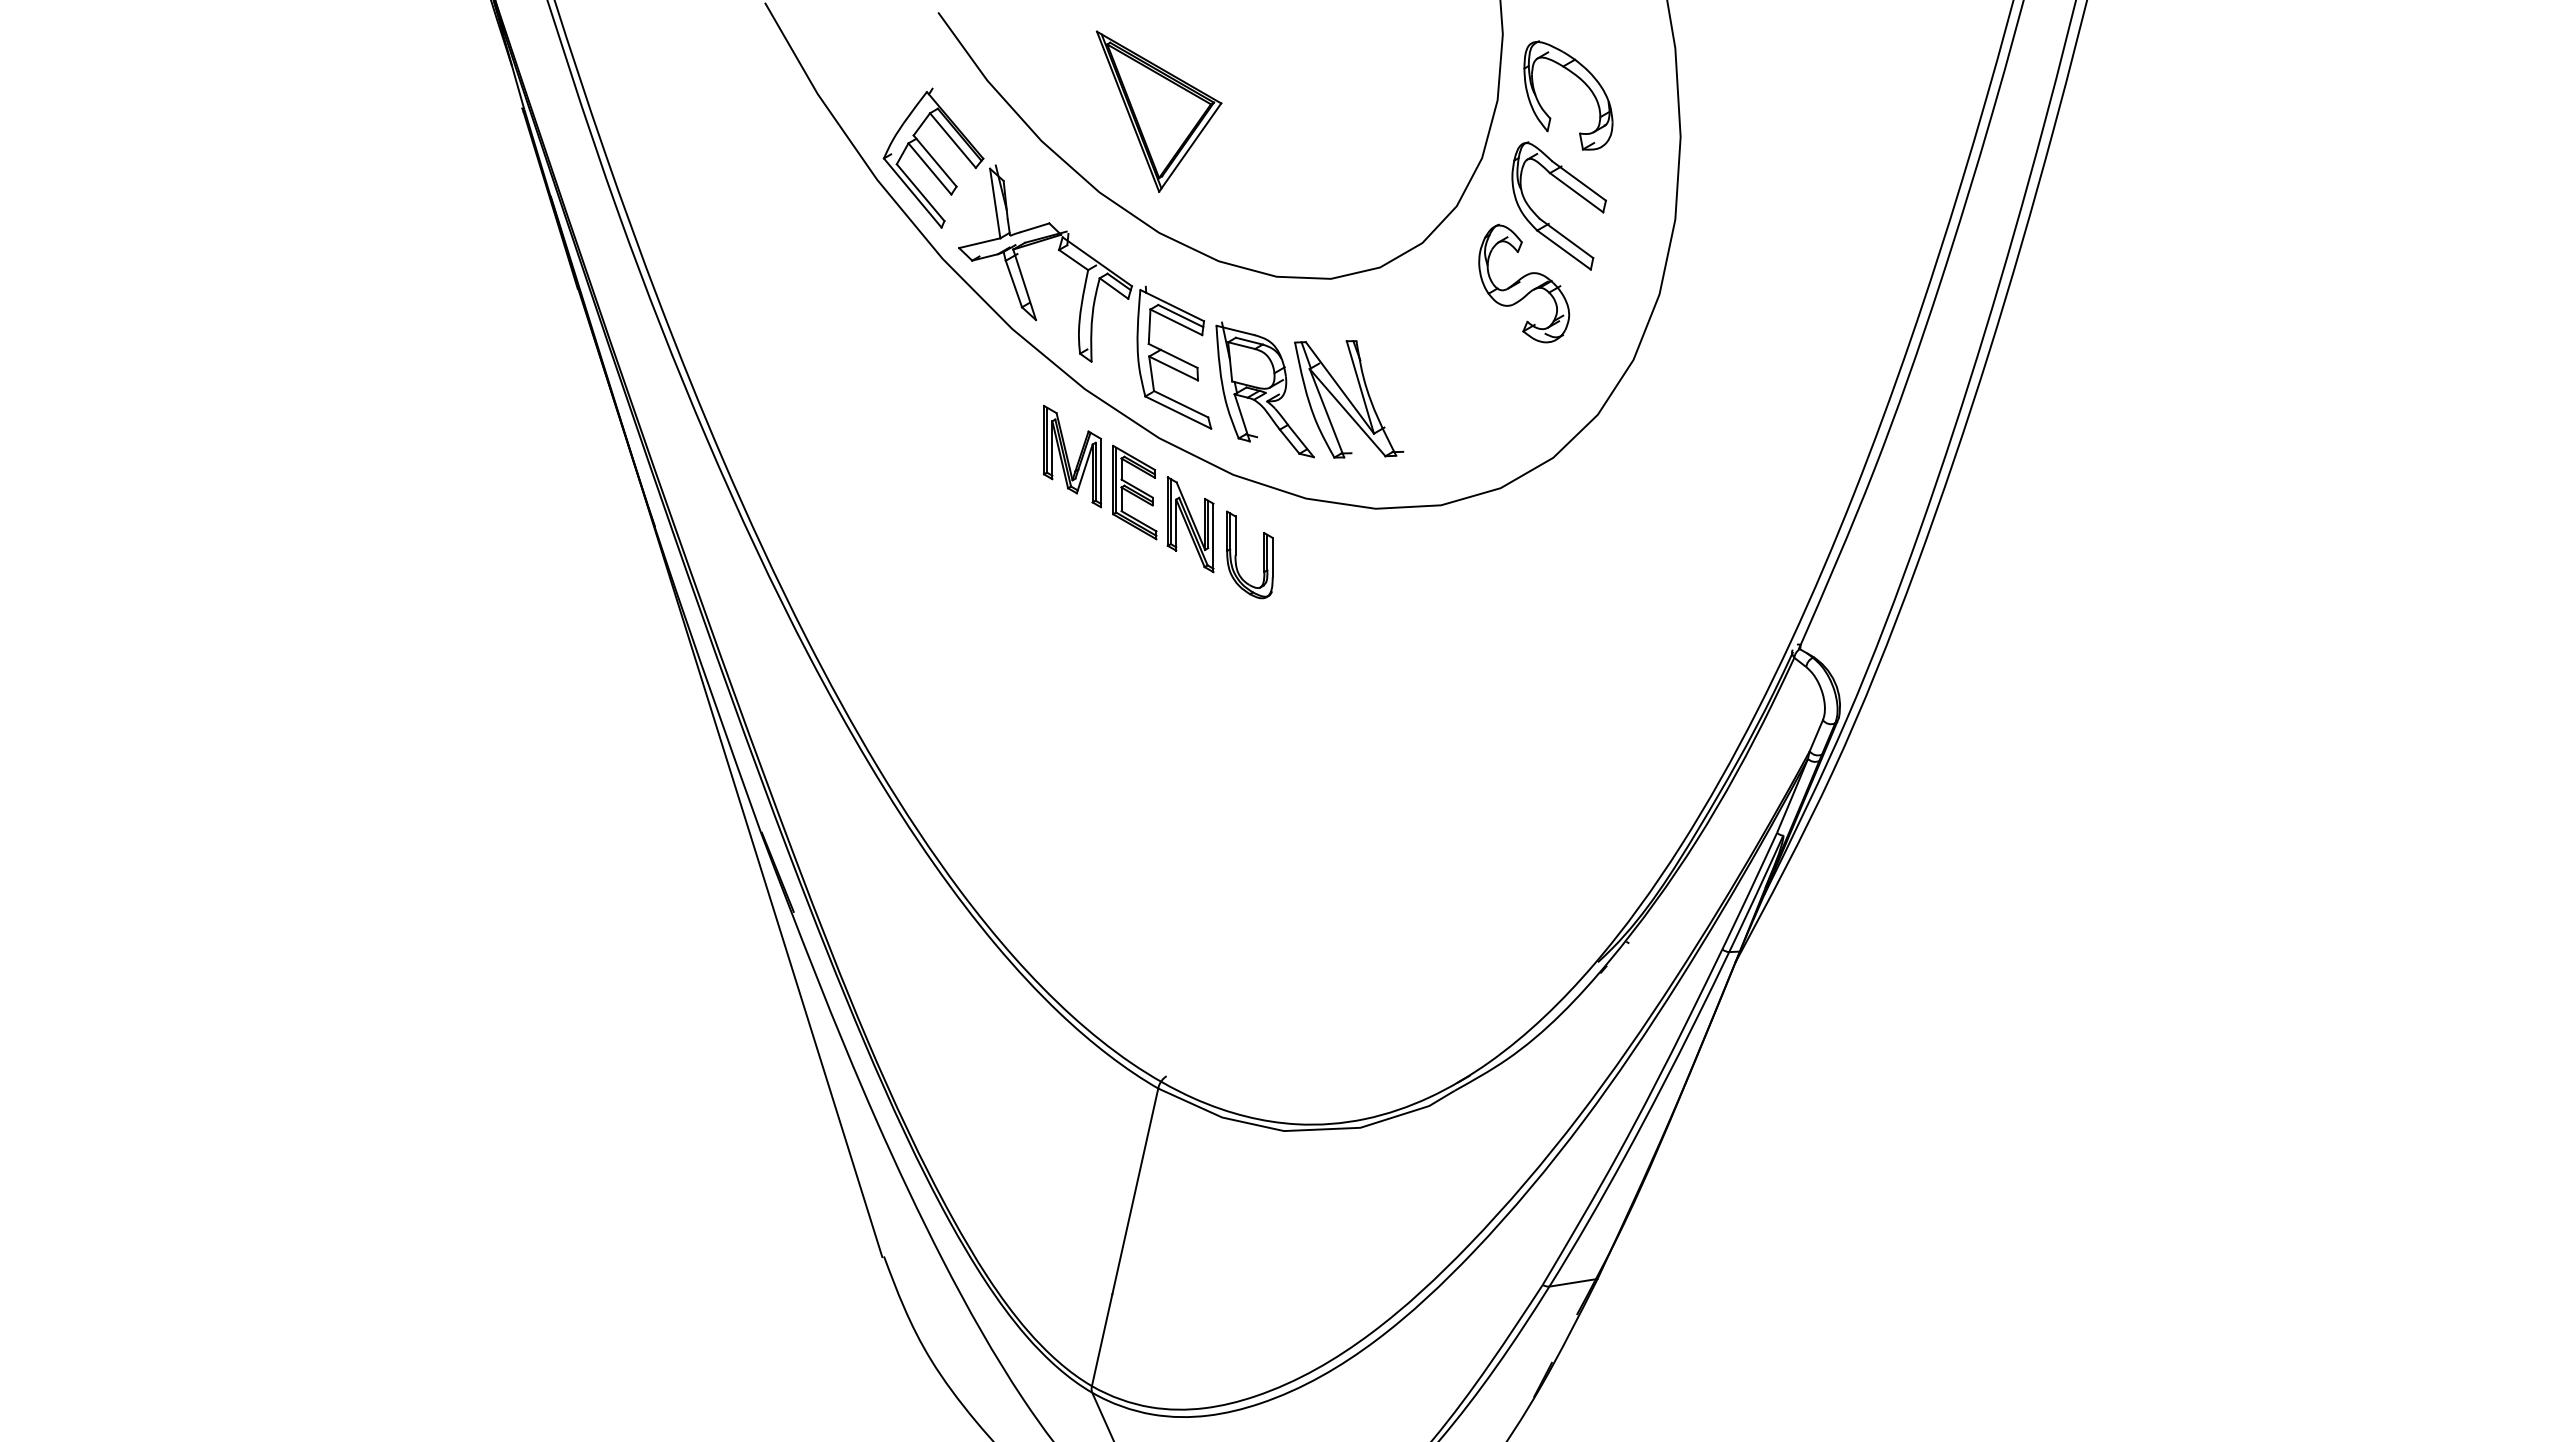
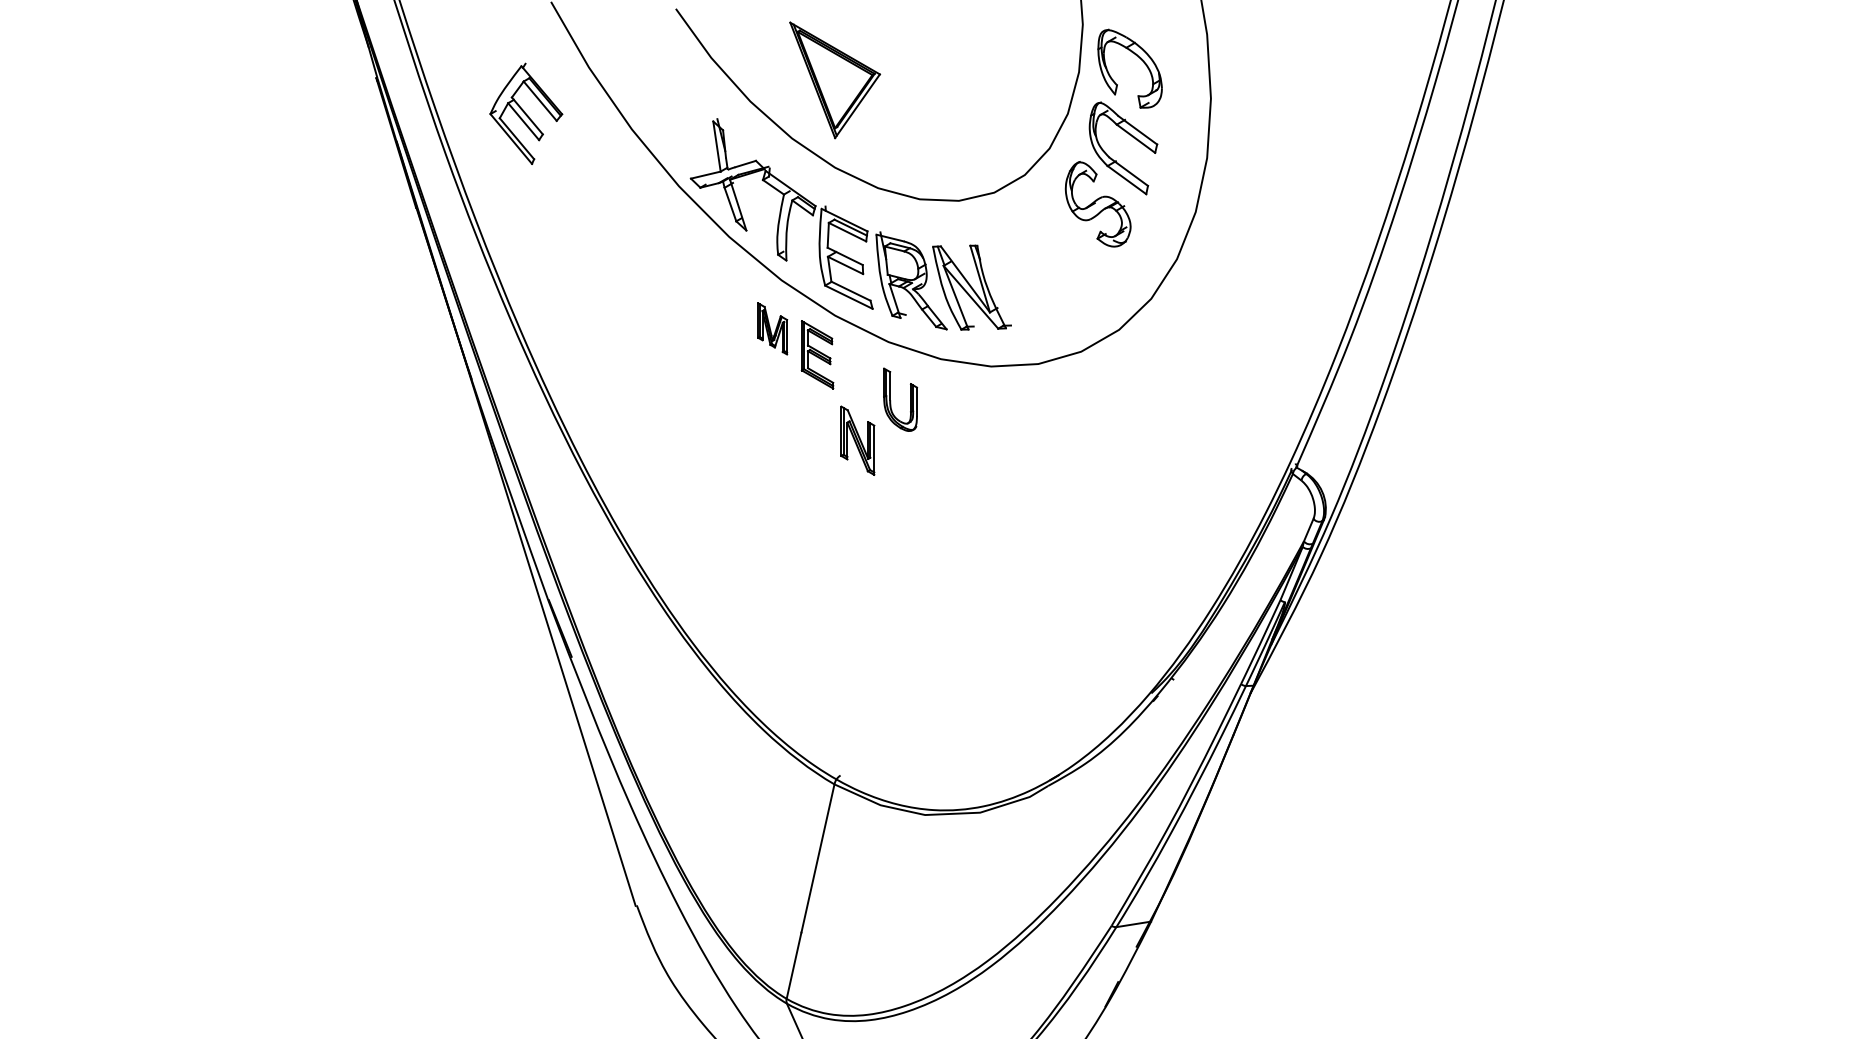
part: (933, 157) -> (526, 113), moved
part: (1072, 456) -> (772, 328), size x0.7
part: (1190, 524) -> (857, 440), moved

